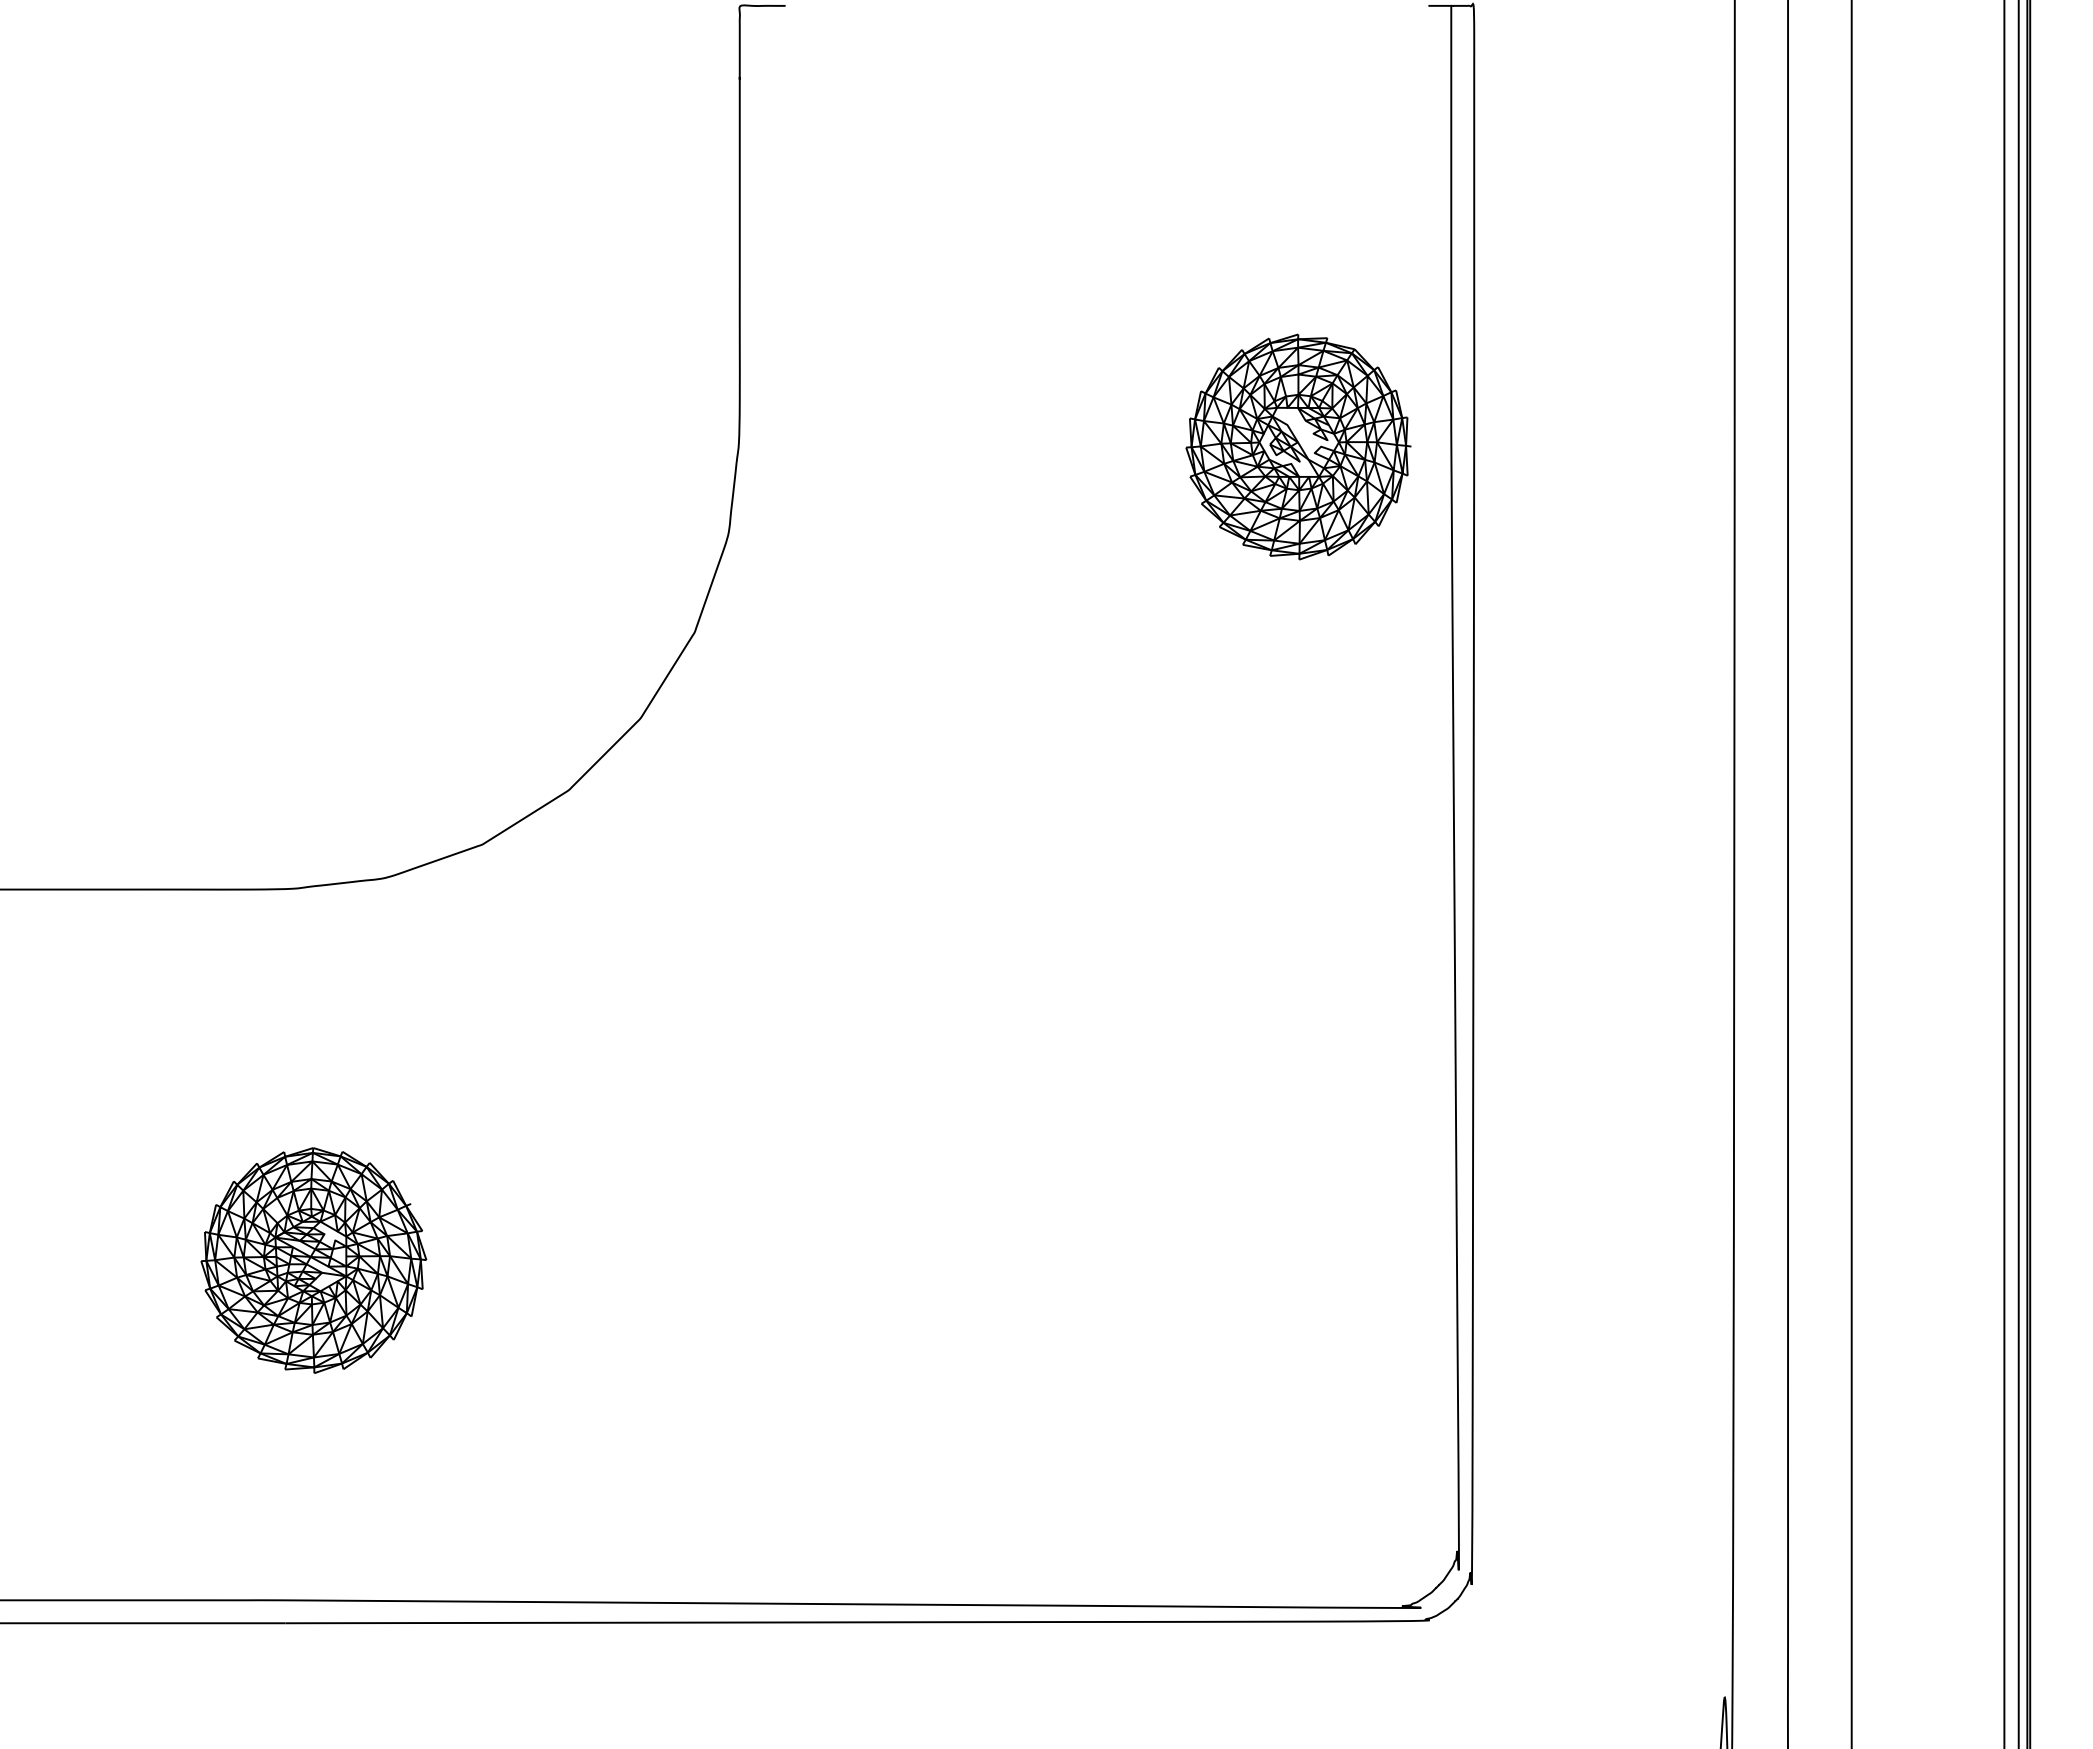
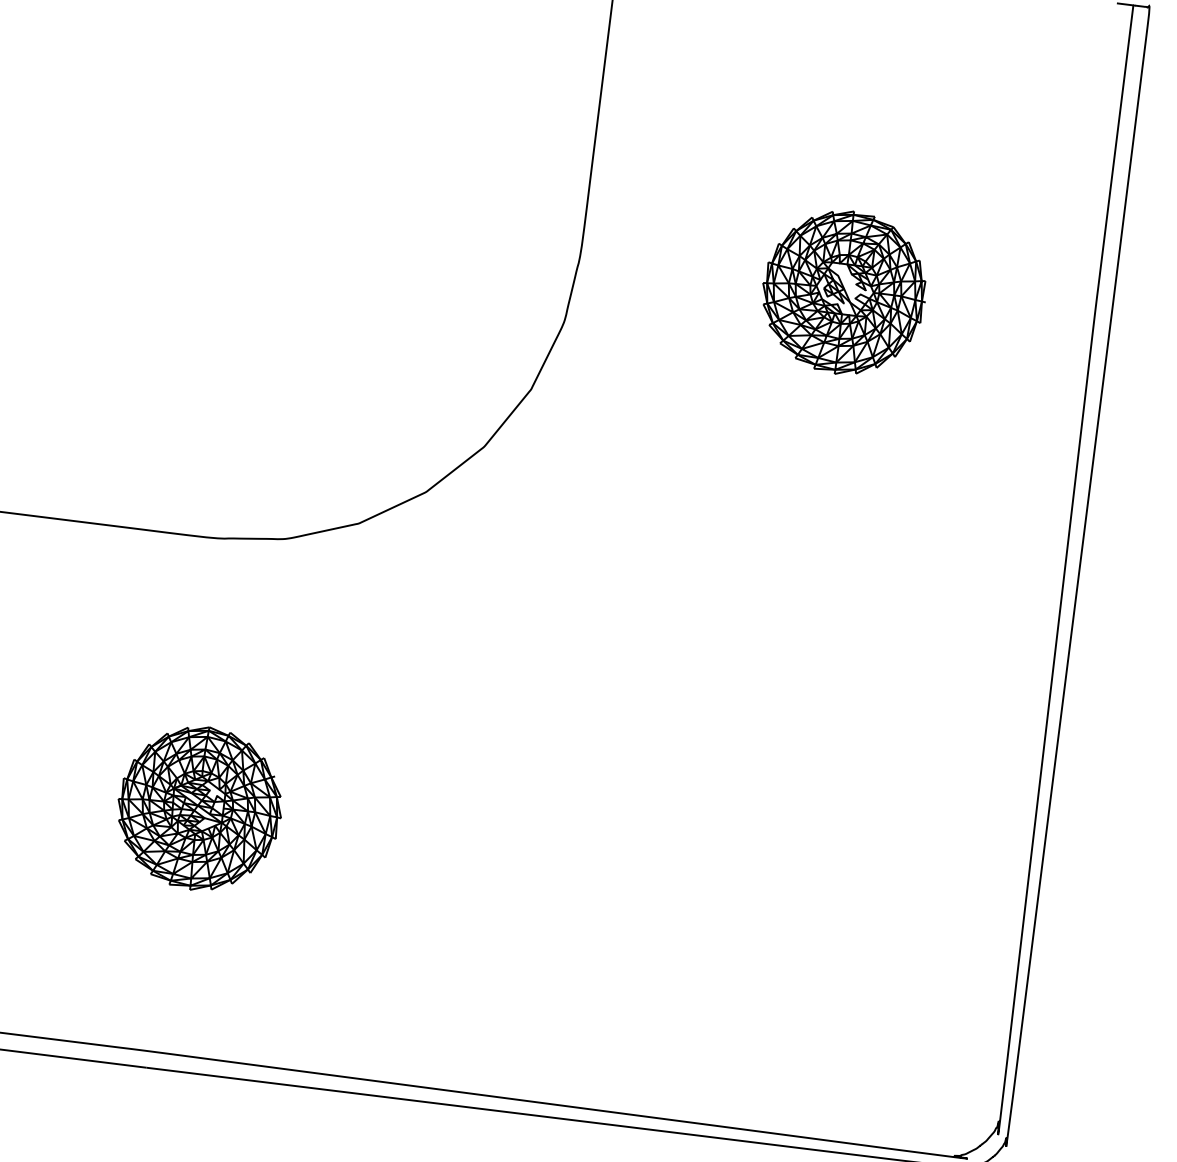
part: (1298, 446) -> (844, 292), moved

